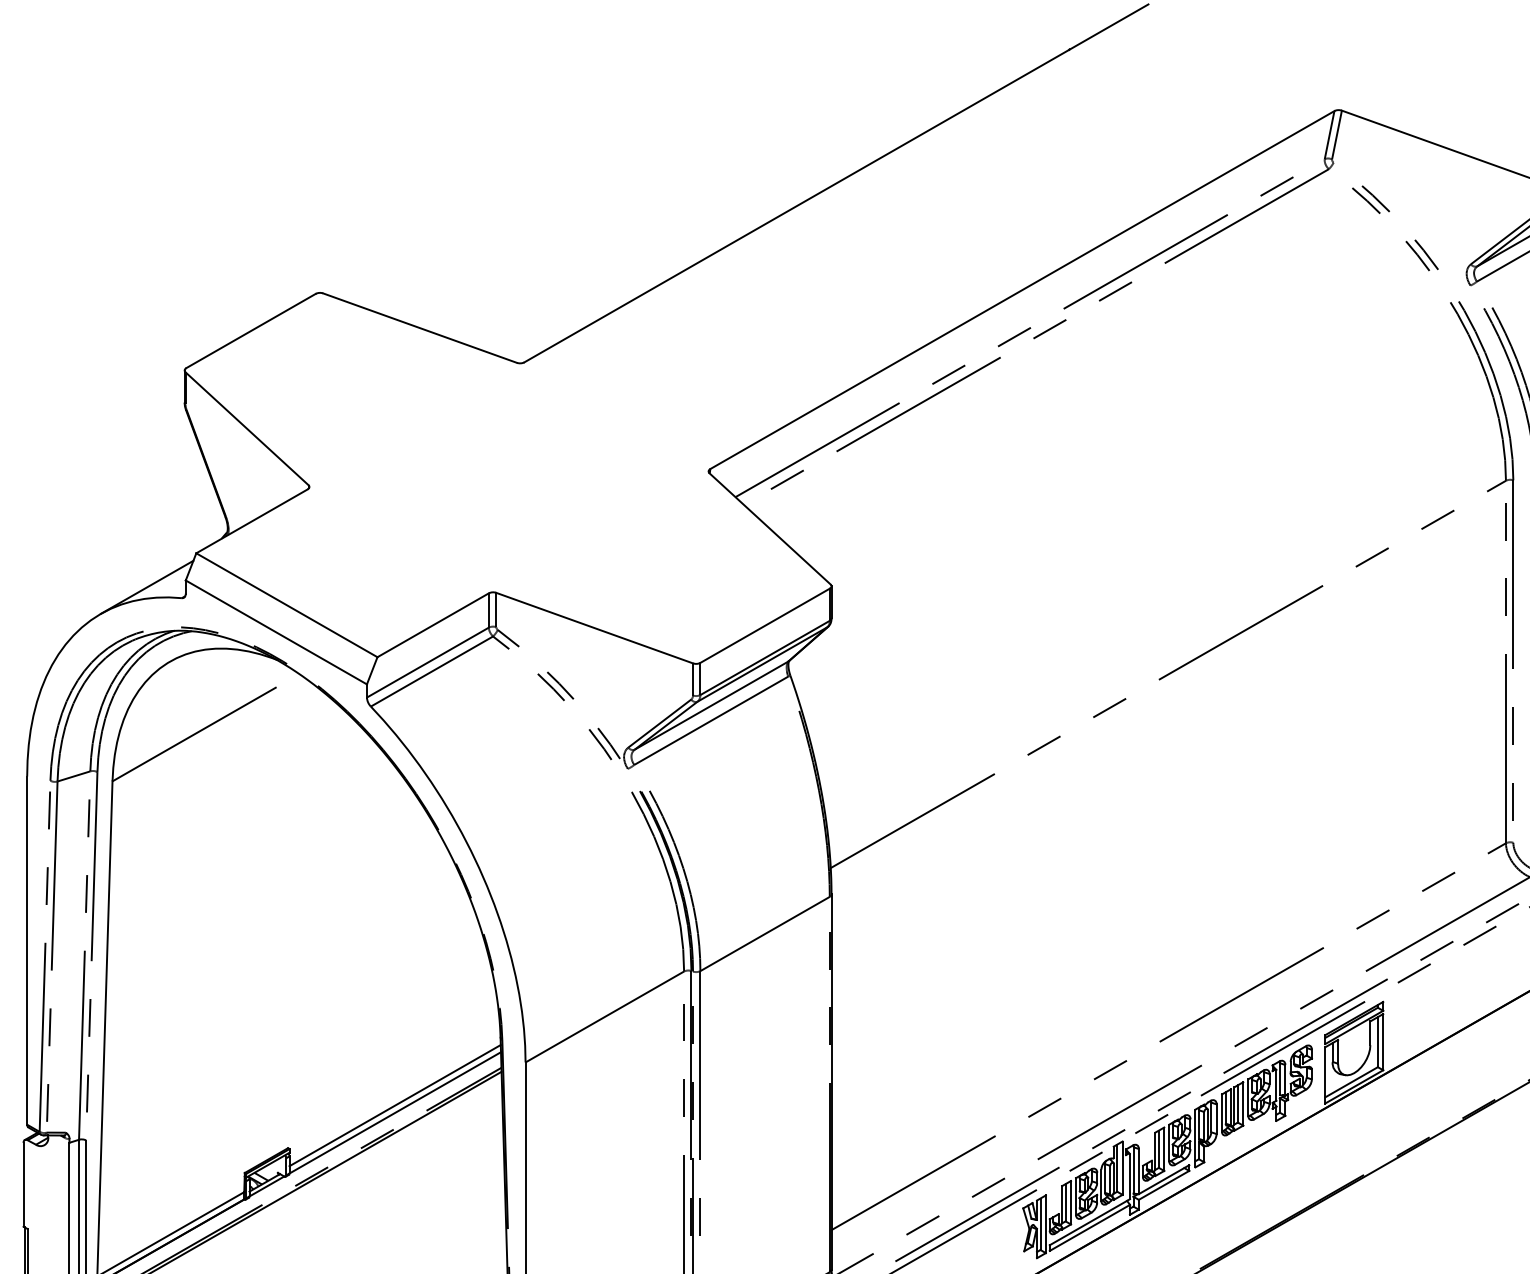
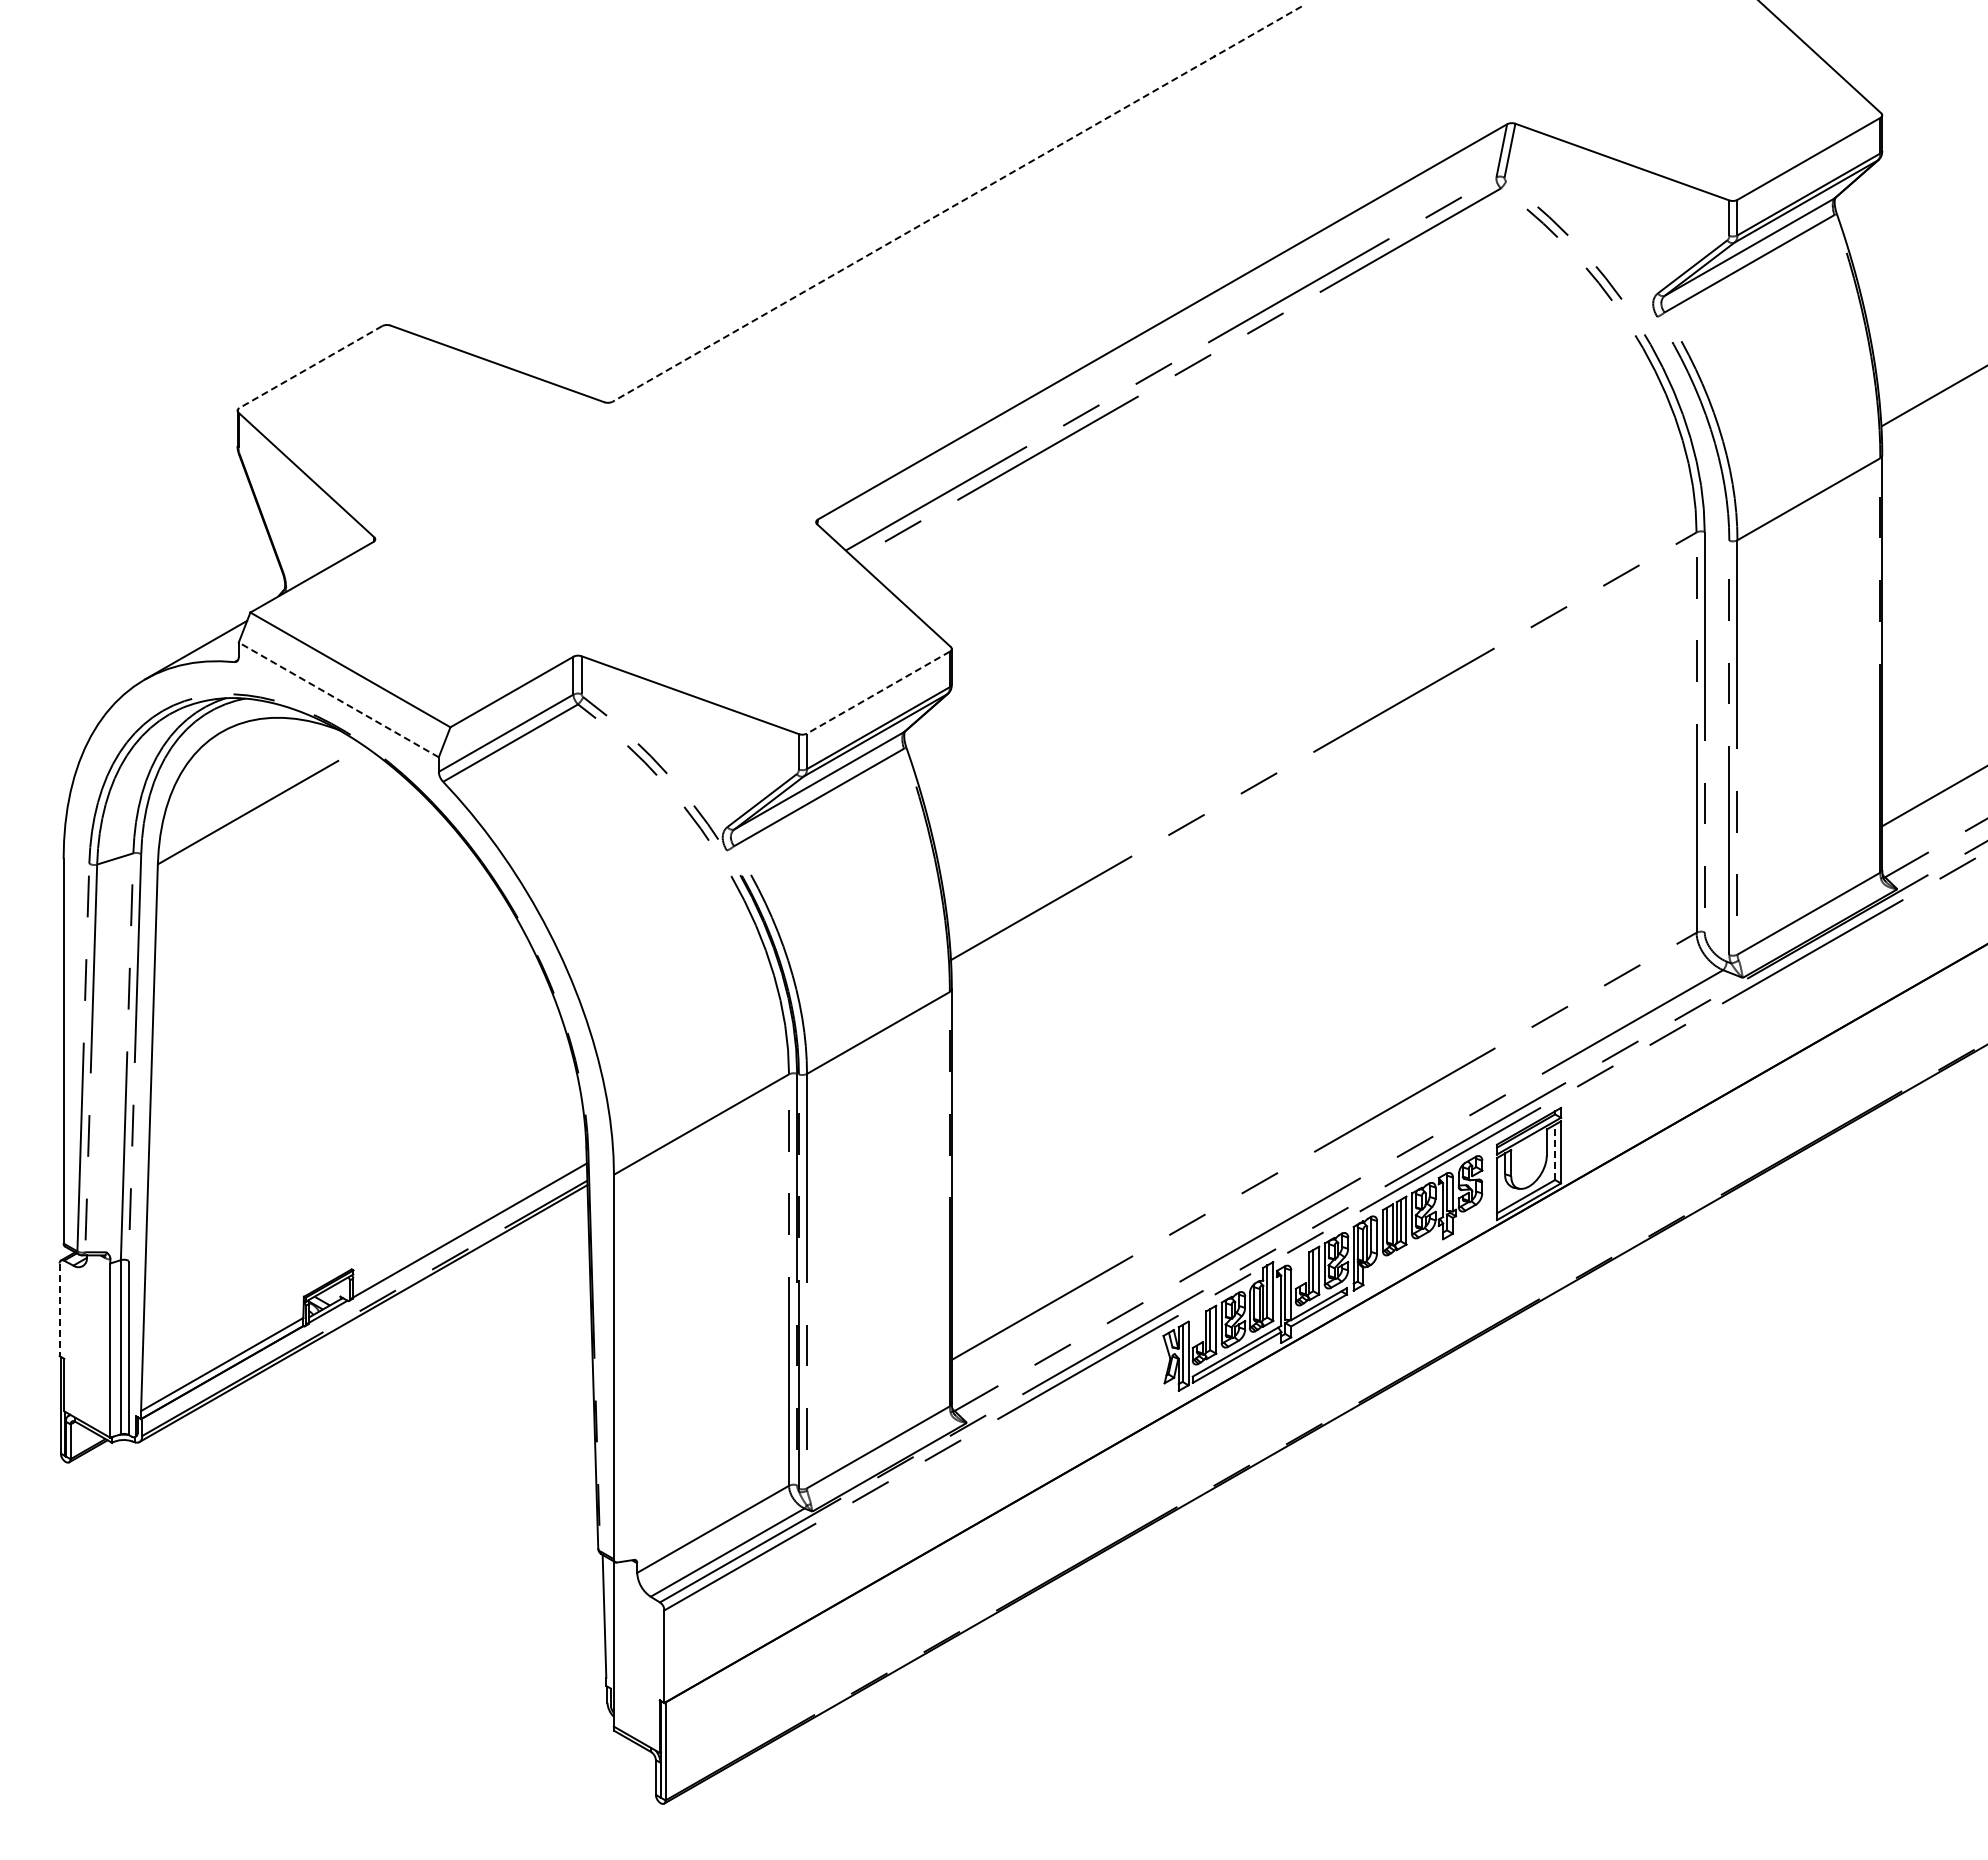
line: (835, 183) -> (956, 204), solid -> dashed
line: (250, 331) -> (310, 367), solid -> dashed
line: (765, 625) -> (878, 692), solid -> dashed
line: (276, 632) -> (338, 699), solid -> dashed
line: (1378, 1042) -> (1555, 1152), solid -> dashed
line: (394, 1105) -> (469, 1222), removed
line: (23, 1185) -> (59, 1310), solid -> dashed

